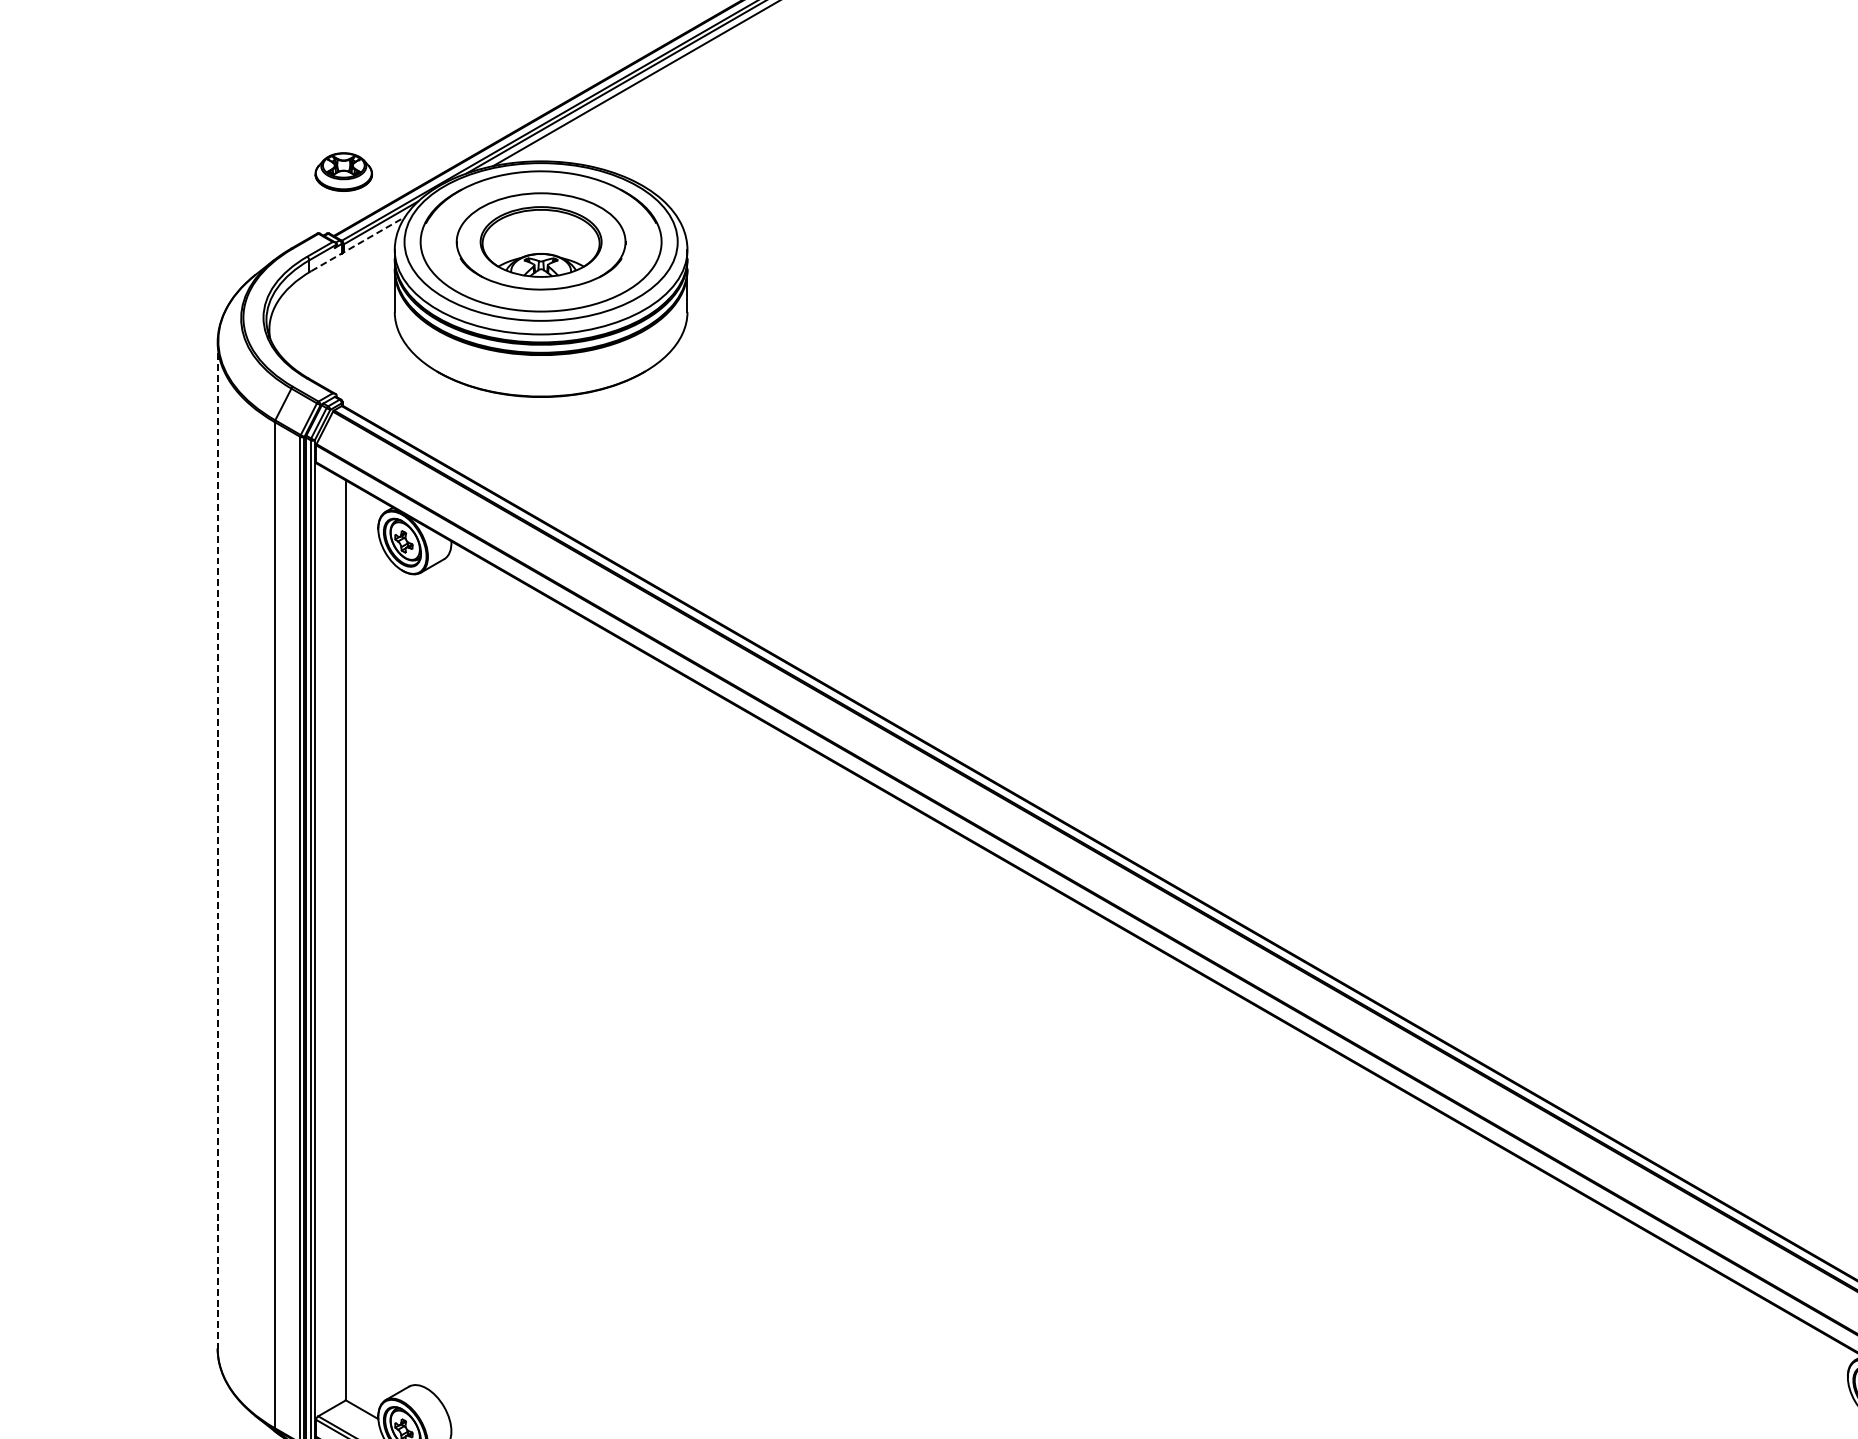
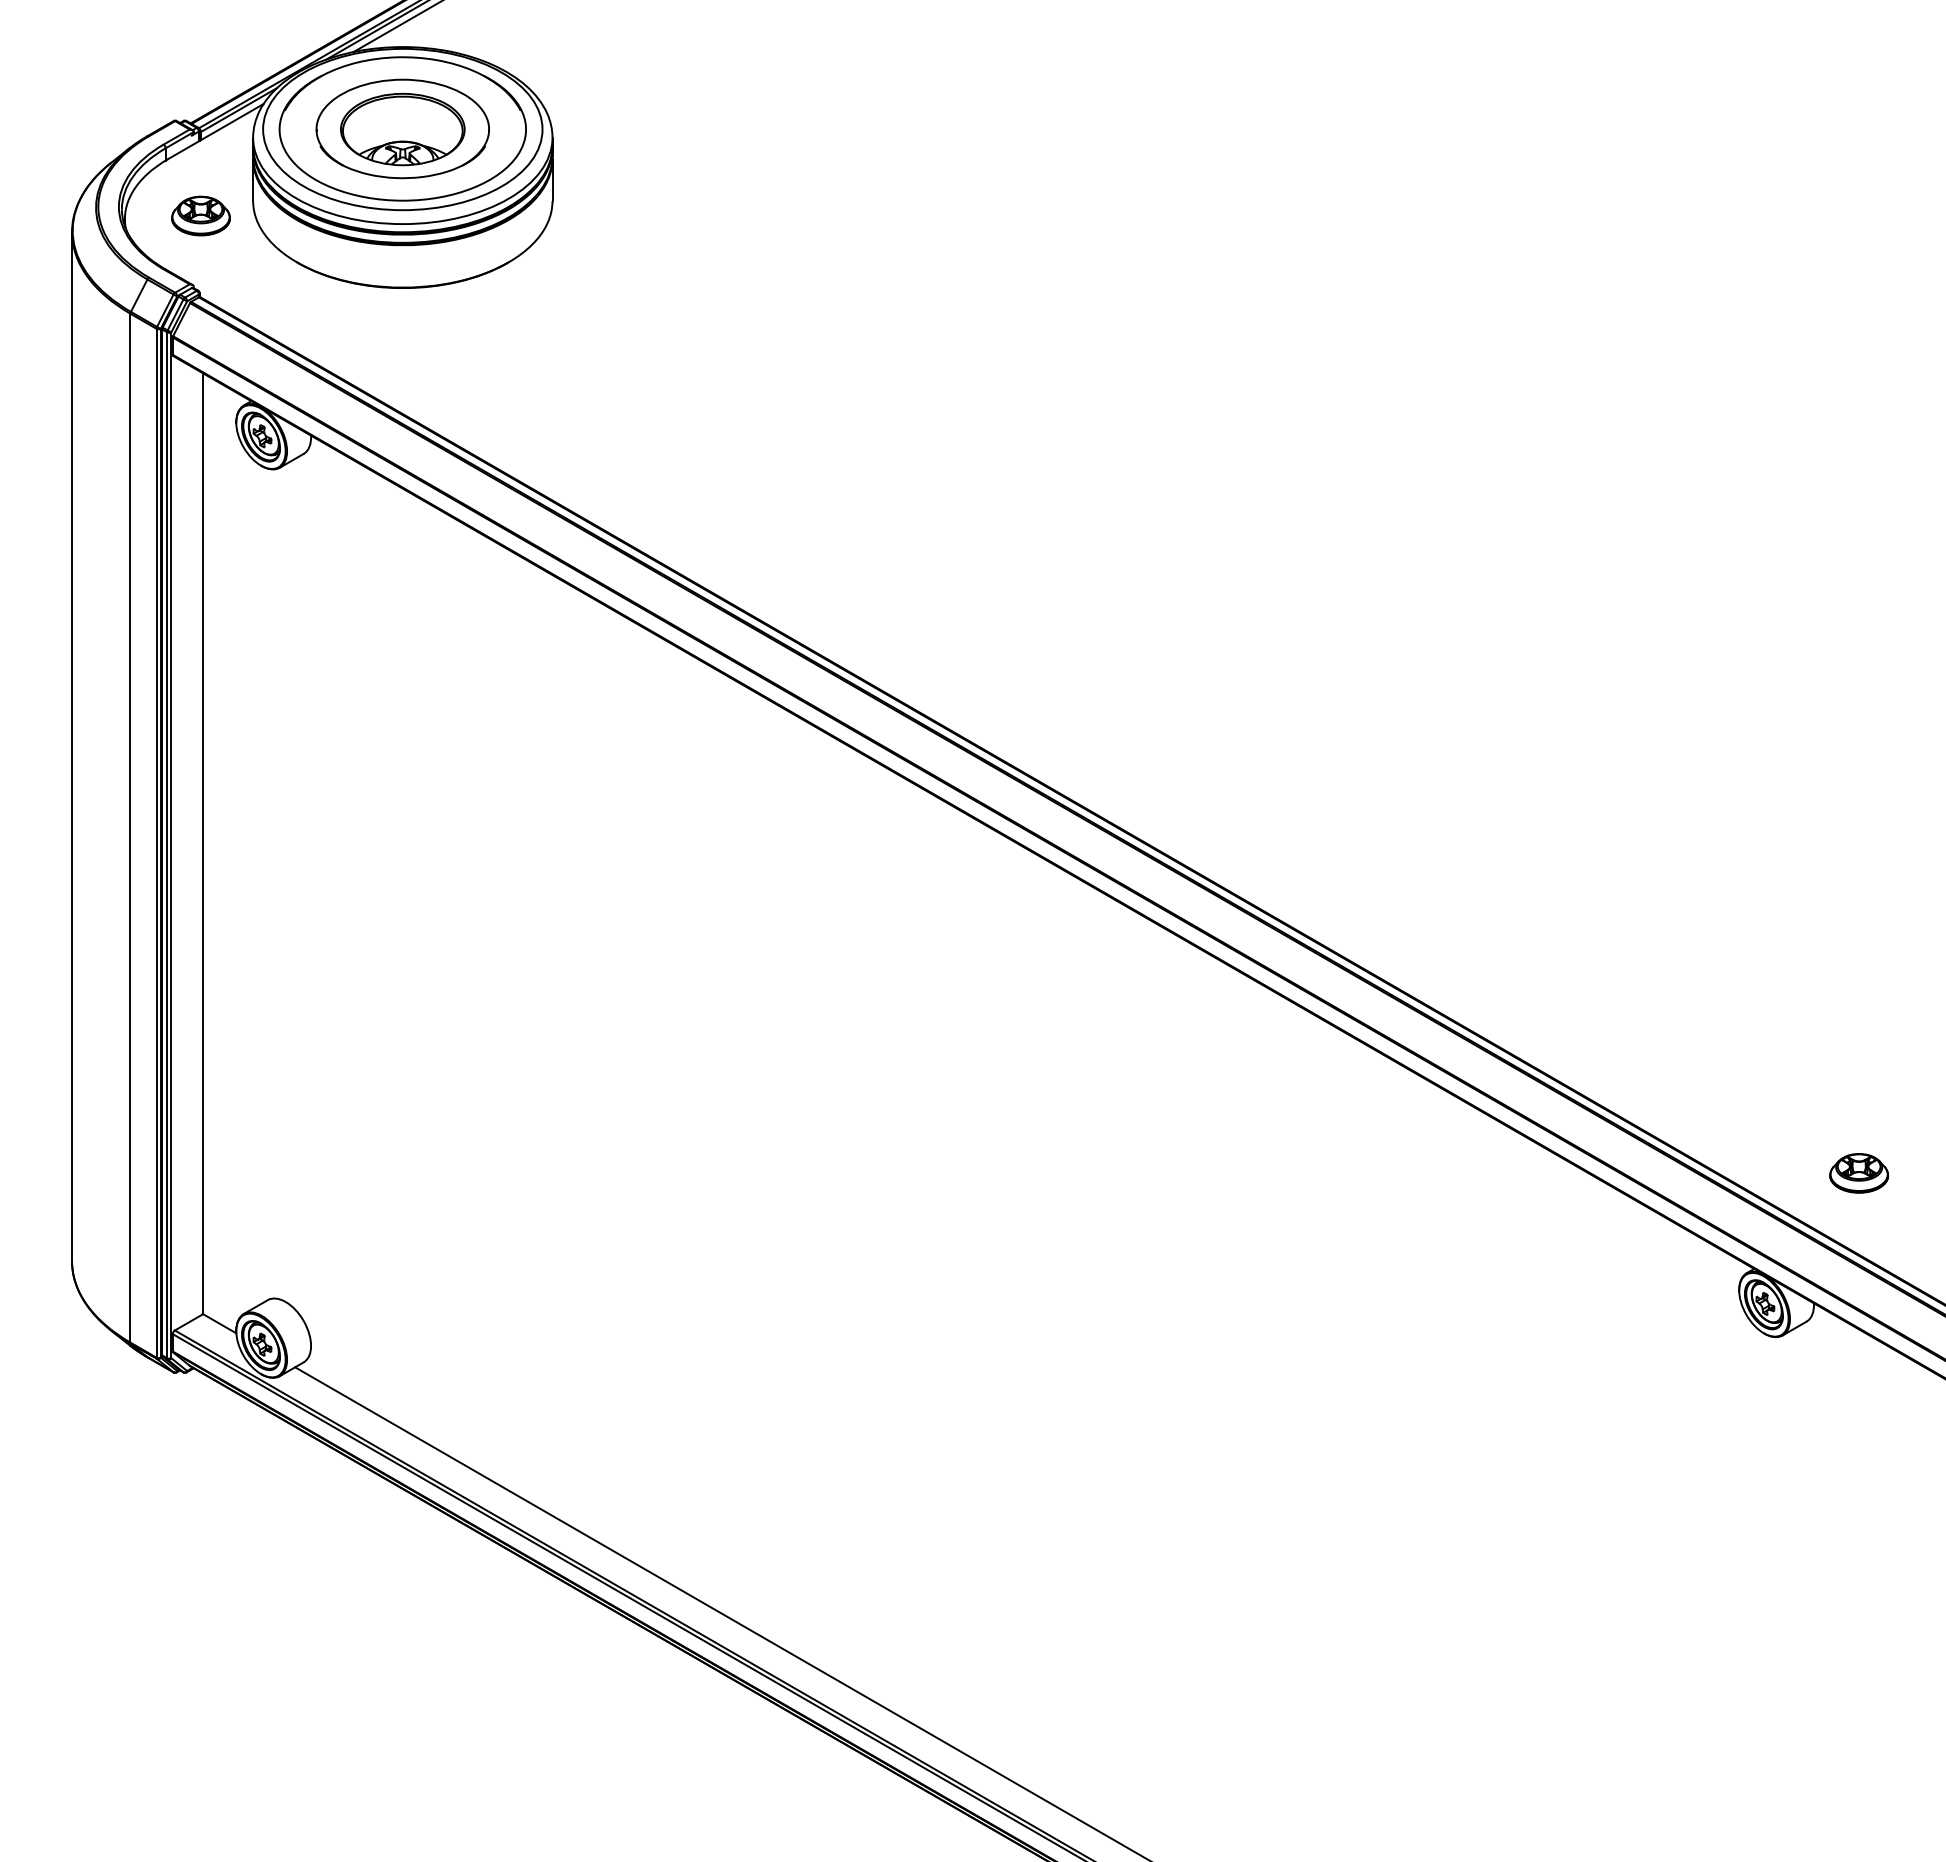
part: (343, 171) -> (200, 215), moved
line: (358, 243) -> (216, 131), dashed -> solid
line: (218, 846) -> (72, 747), dashed -> solid

